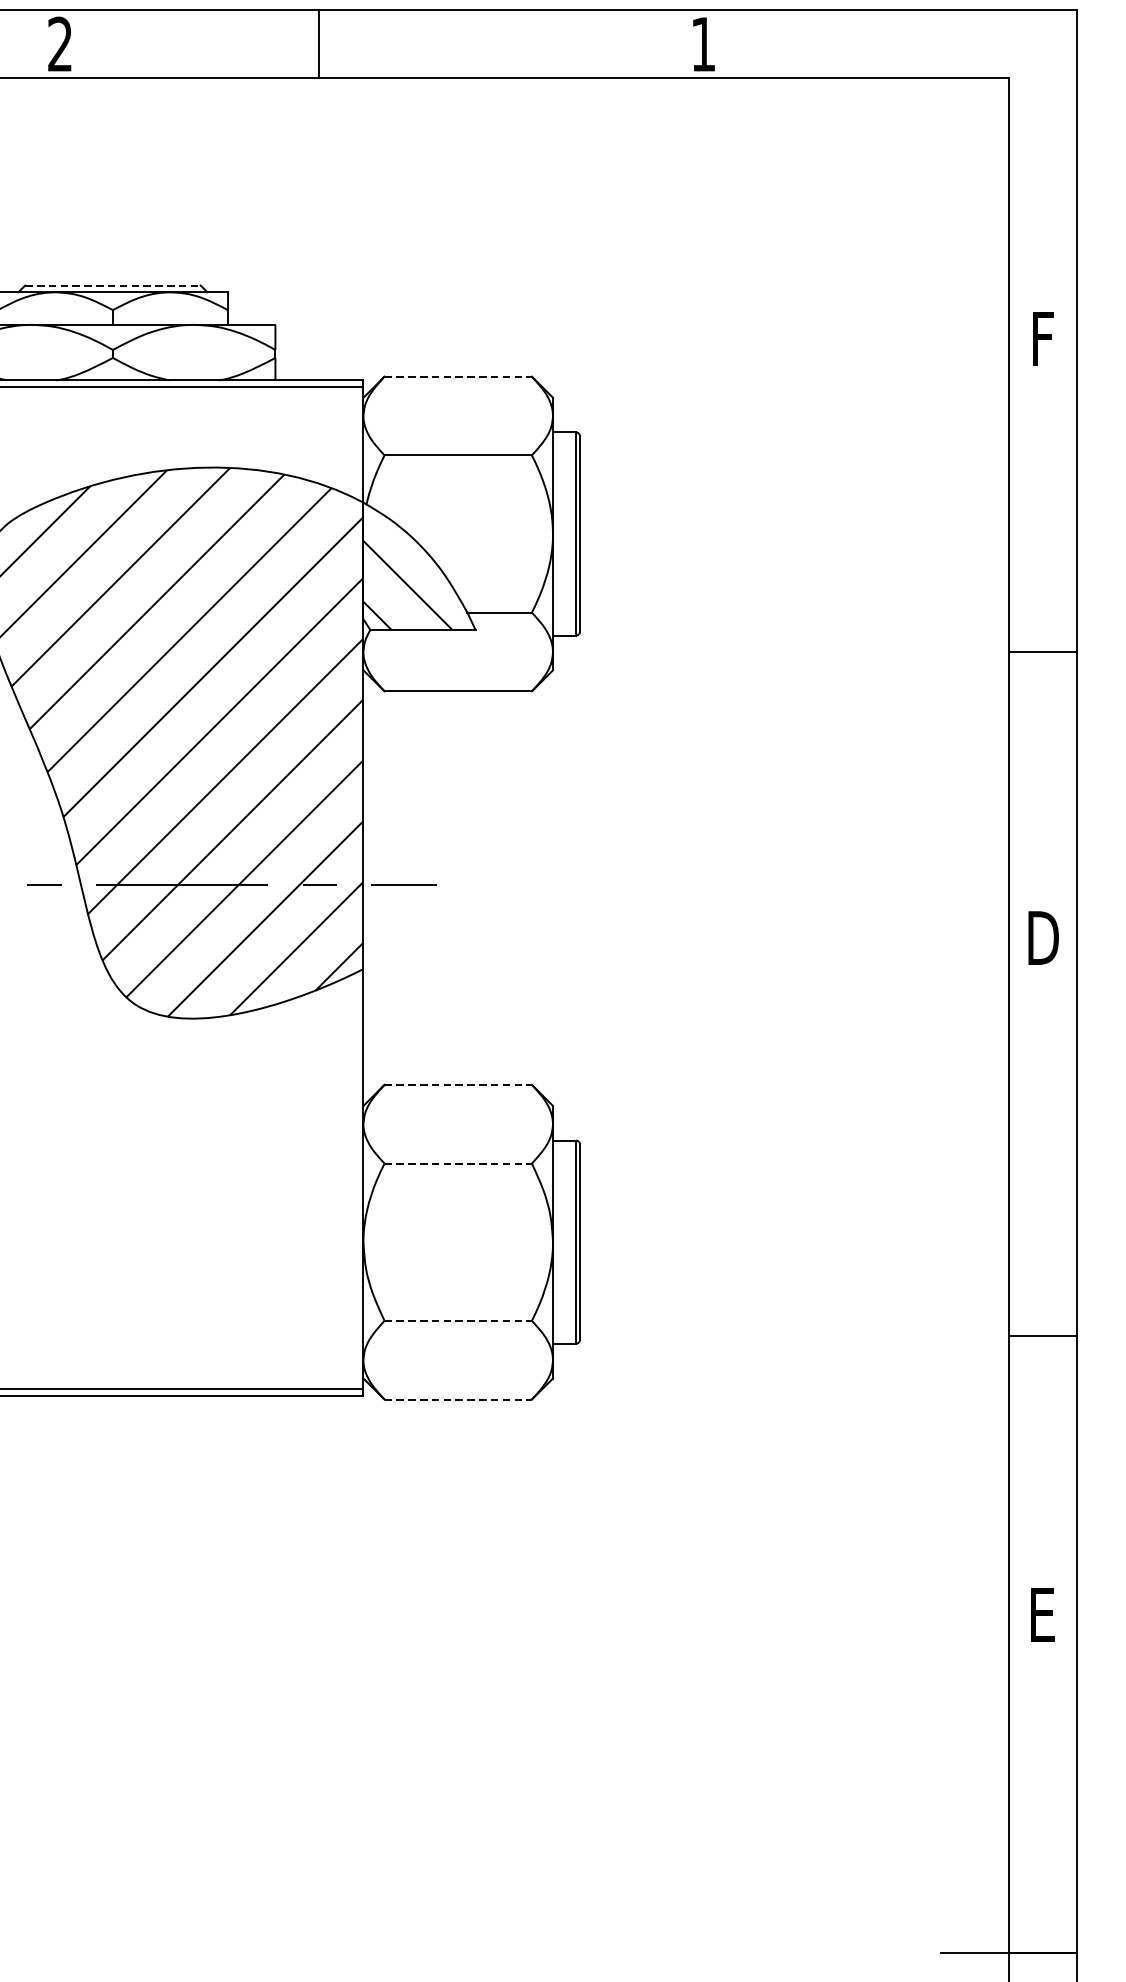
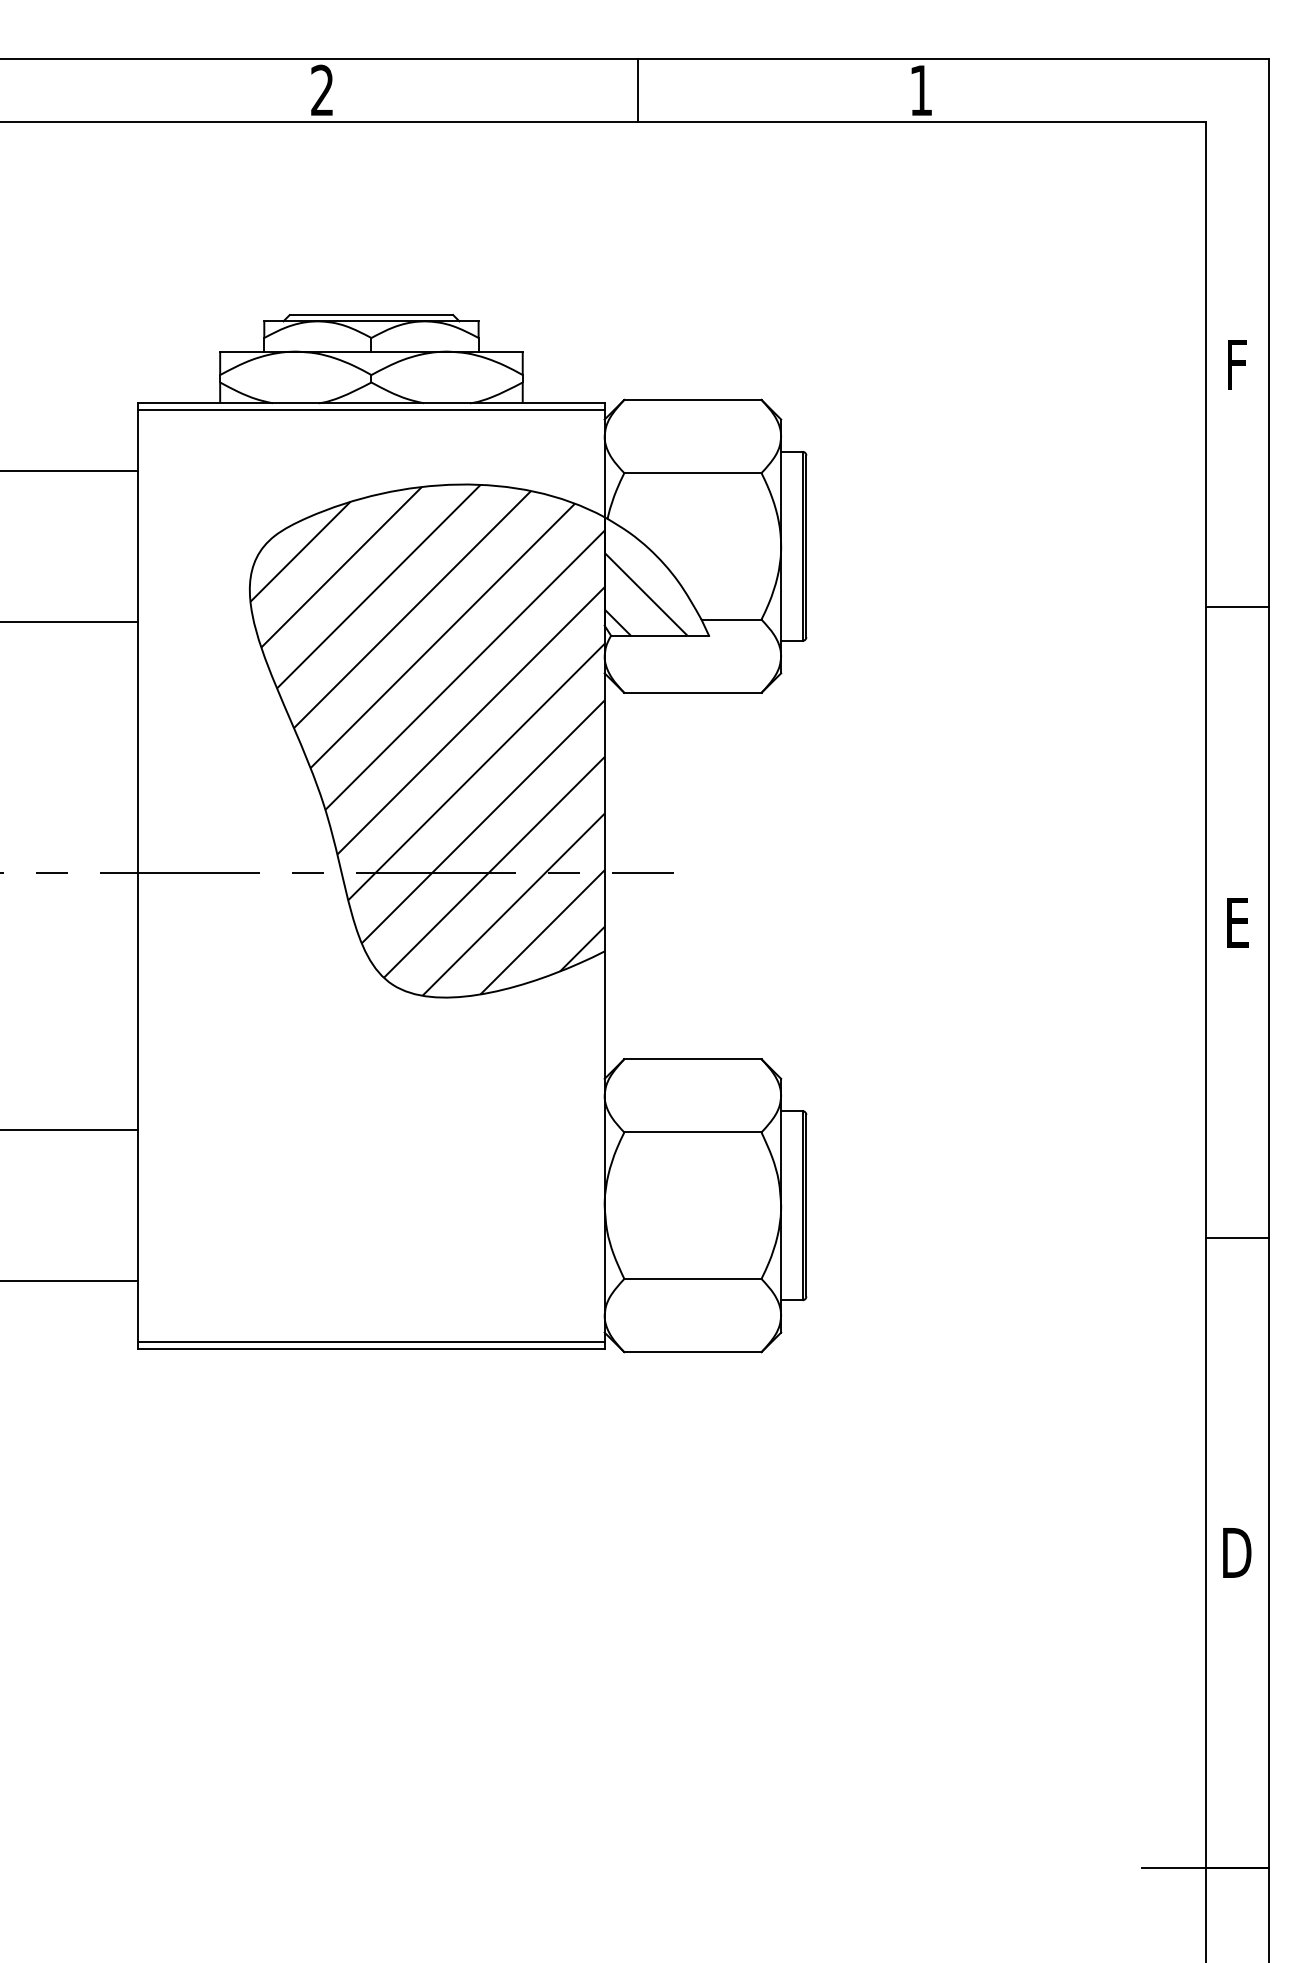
line: (319, 43) -> (638, 89), moved
line: (112, 286) -> (371, 315), dashed -> solid
line: (457, 376) -> (692, 399), dashed -> solid
line: (1042, 652) -> (1236, 607), moved
text: (1043, 937) -> (1237, 922), D -> E
line: (457, 1085) -> (692, 1059), dashed -> solid
line: (457, 1163) -> (692, 1132), dashed -> solid
line: (457, 1320) -> (692, 1278), dashed -> solid
line: (1042, 1335) -> (1236, 1237), moved
line: (457, 1399) -> (692, 1352), dashed -> solid
text: (1043, 1614) -> (1237, 1552), E -> D

